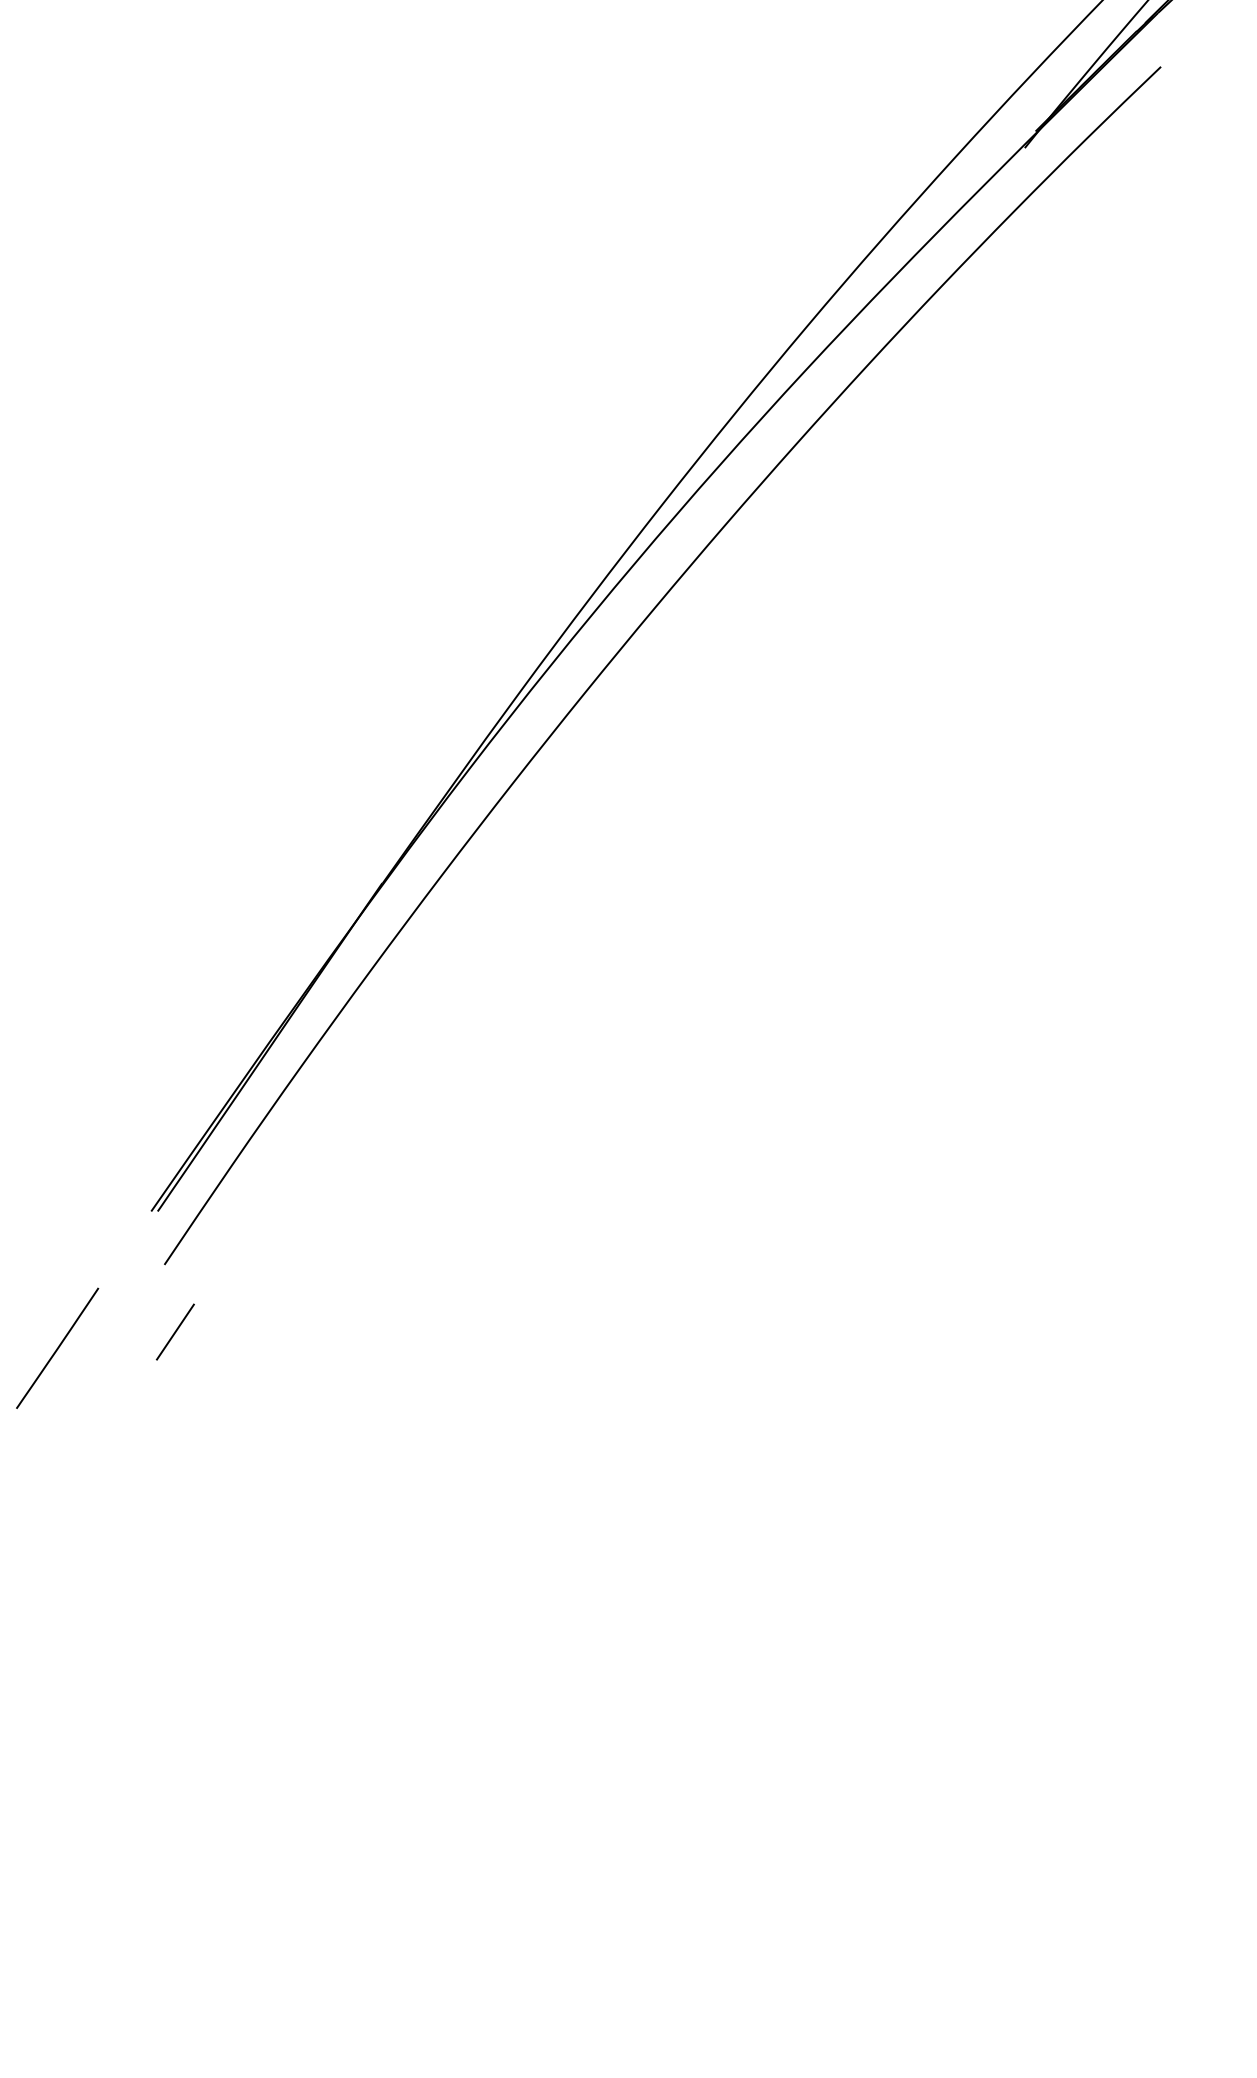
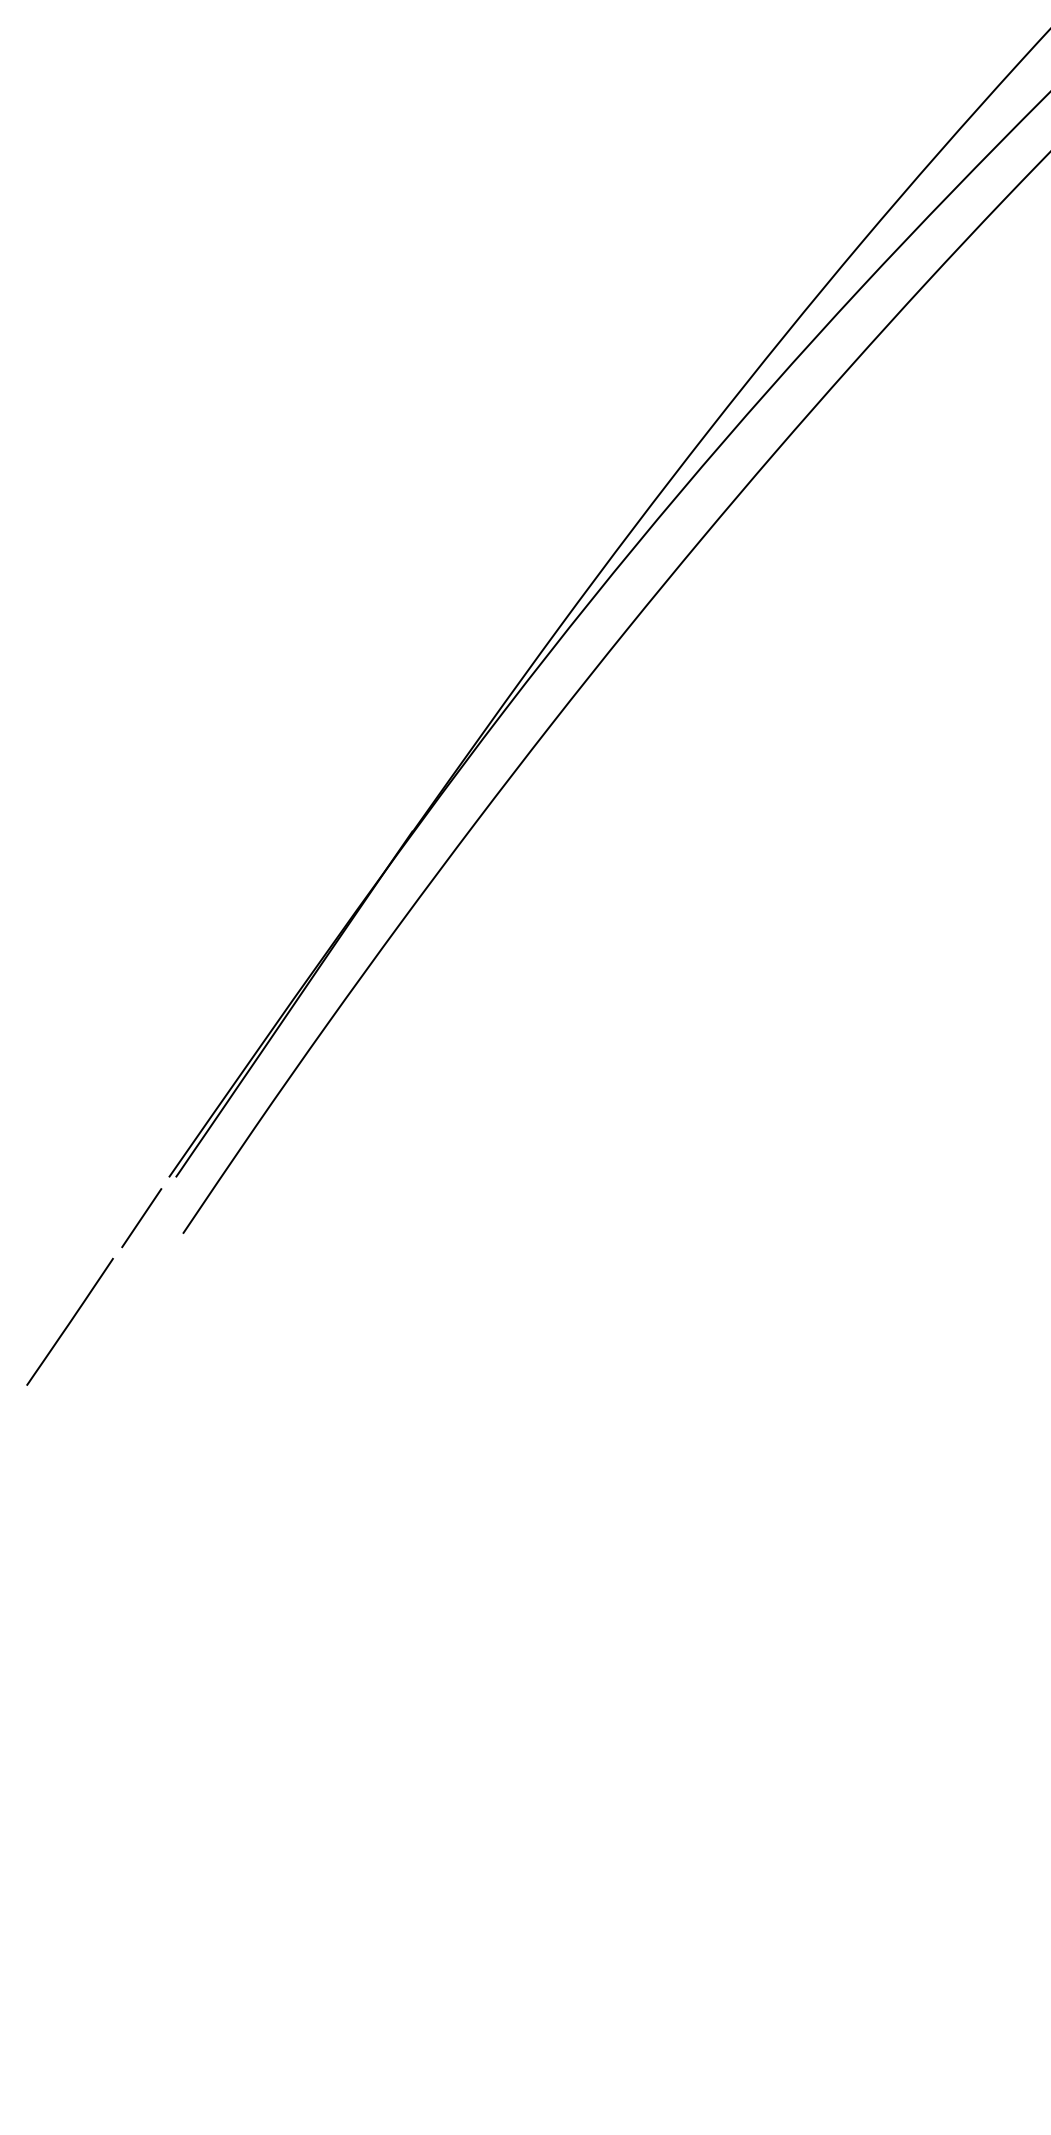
line: (174, 1331) -> (140, 1217), moved

